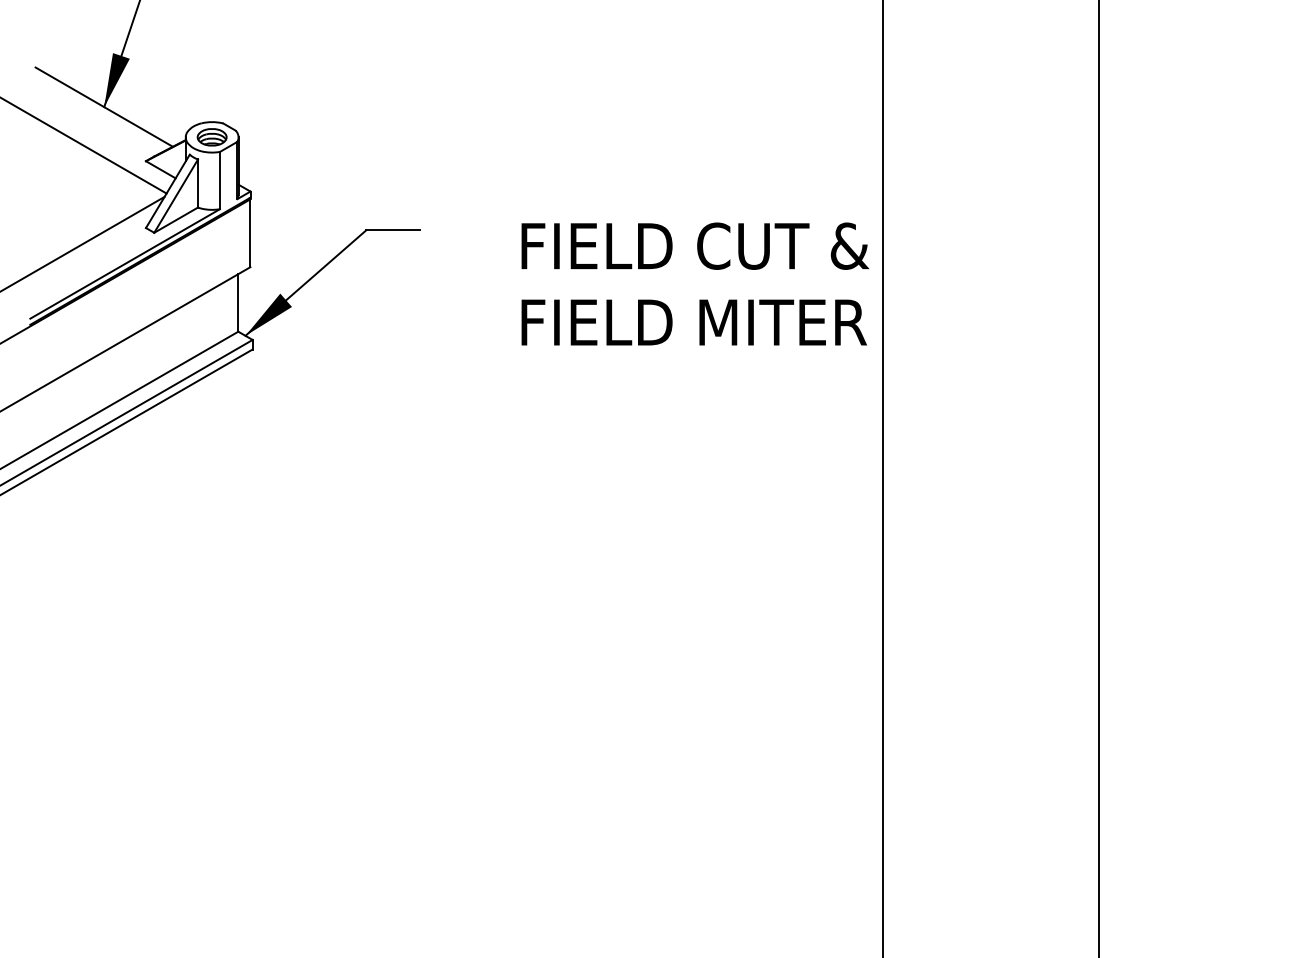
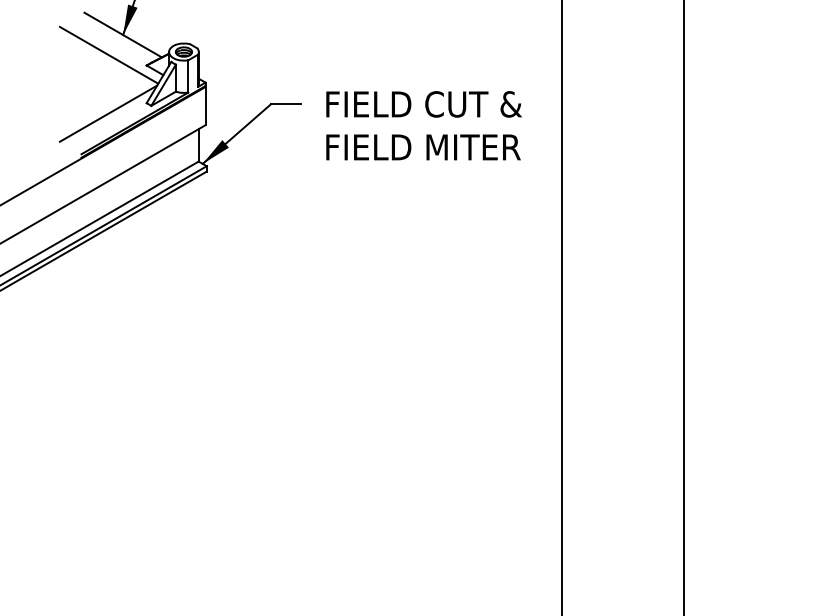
text: (694, 283) -> (423, 125), moved

